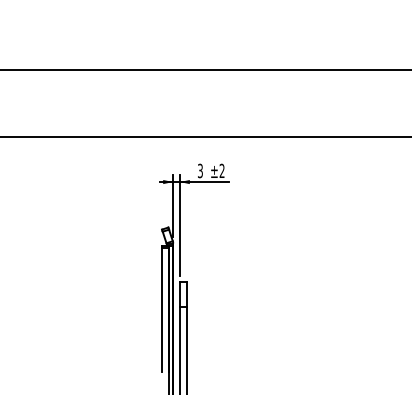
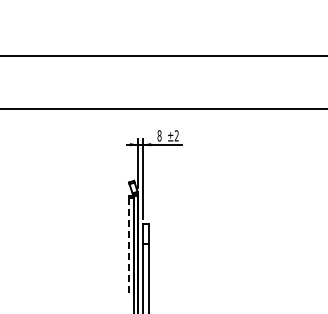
text: (200, 170) -> (159, 135), 3 -> 8
line: (161, 311) -> (128, 247), solid -> dashed

